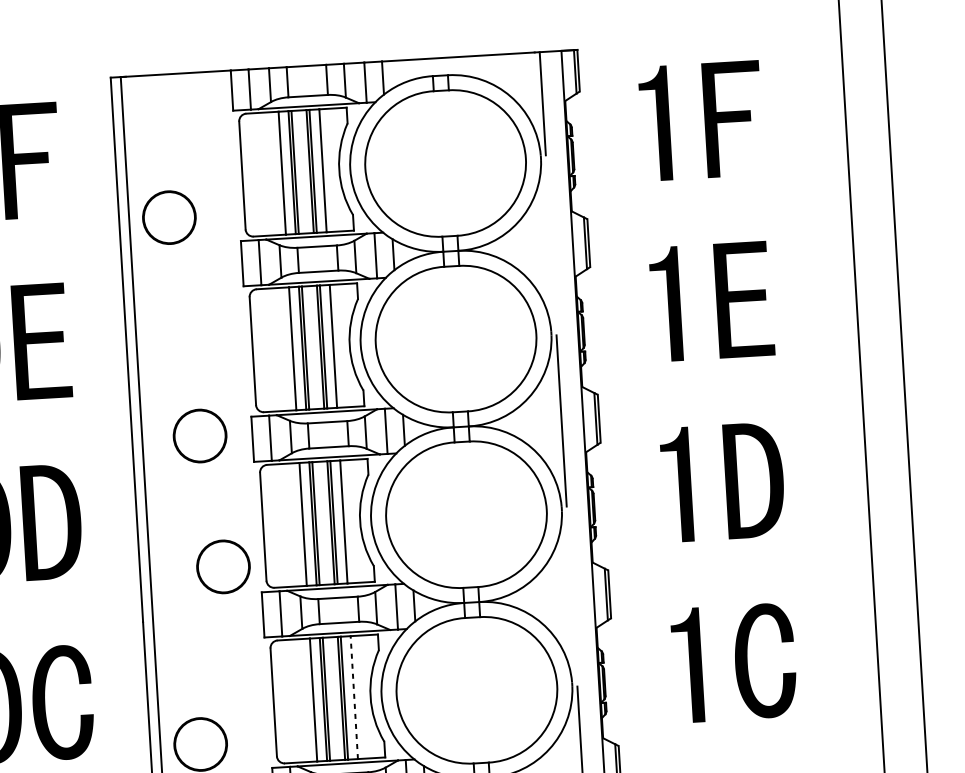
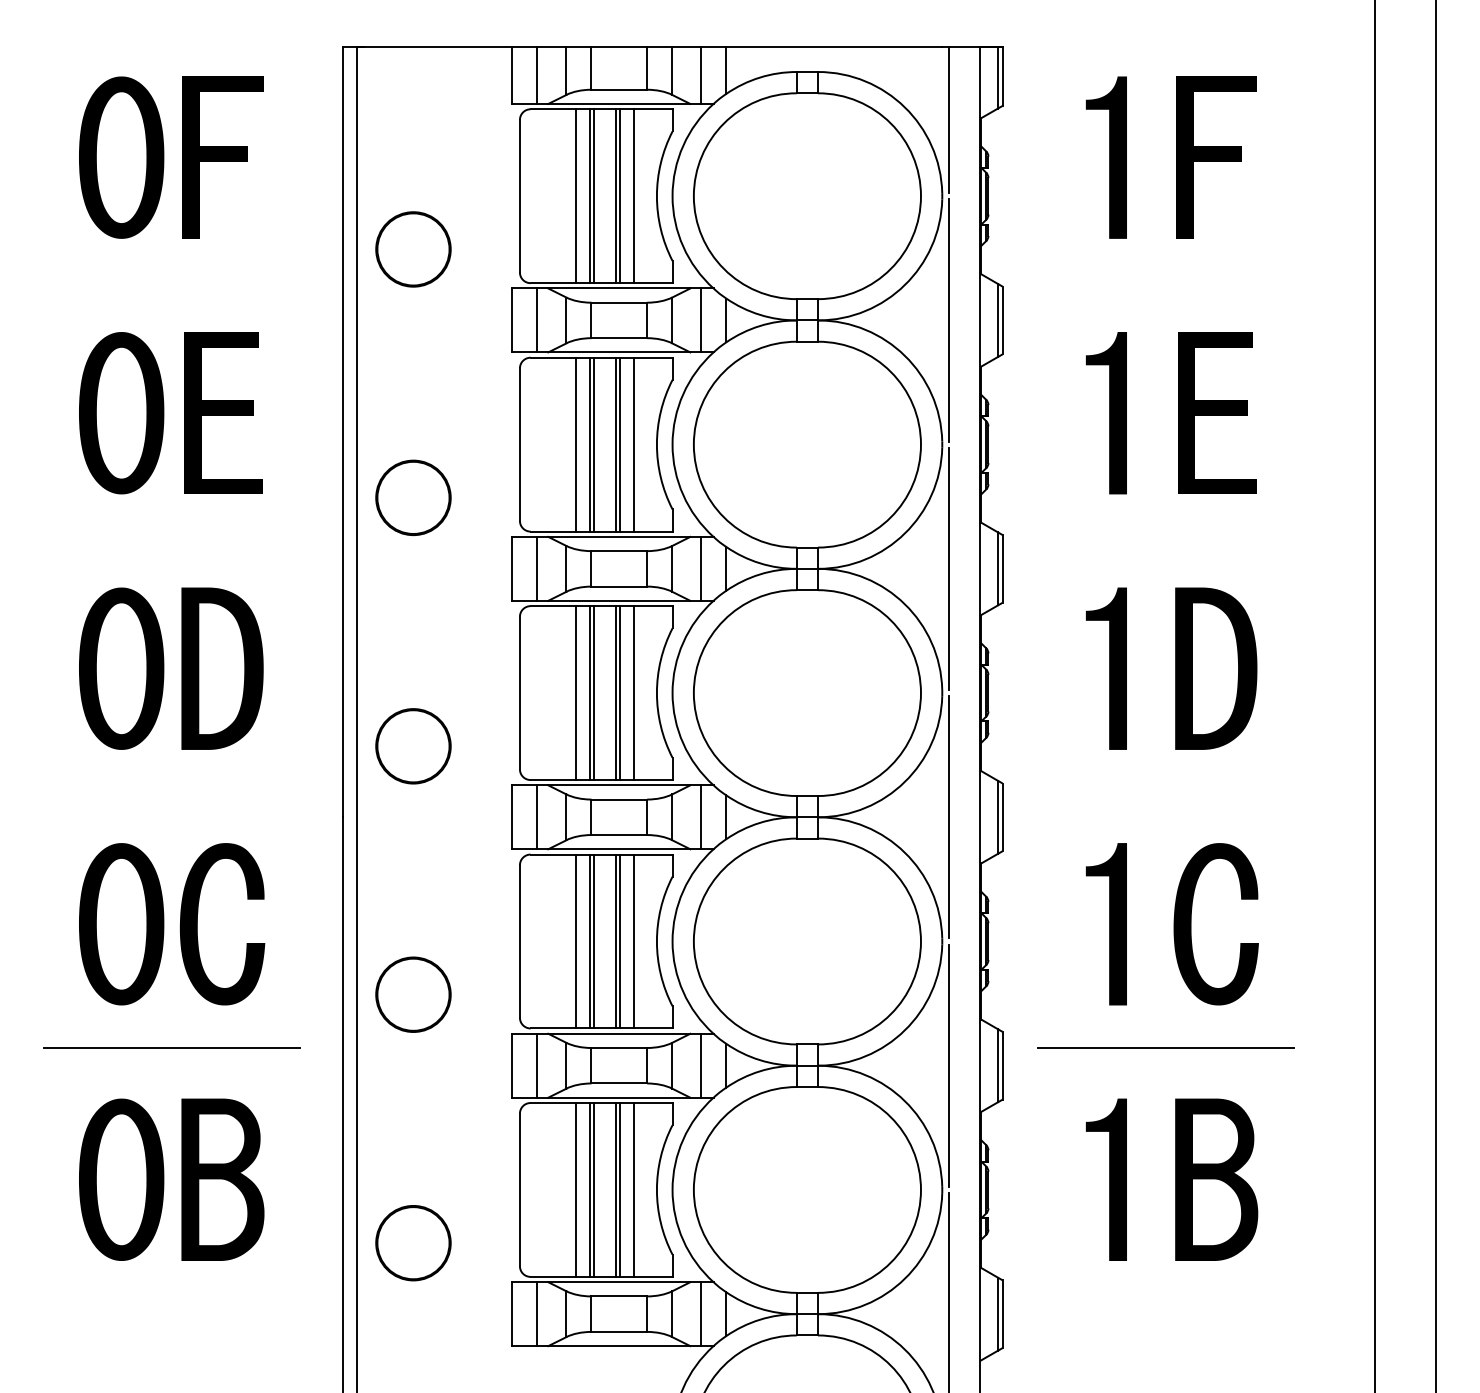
line: (551, 245) -> (949, 320), added
part: (200, 435) -> (413, 497), moved
circle: (223, 567) -> (413, 746), moved
line: (572, 596) -> (949, 817), added
line: (353, 697) -> (633, 941), dashed -> solid
line: (734, 750) -> (1165, 1047), added

